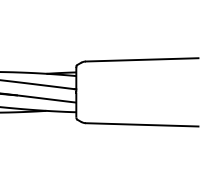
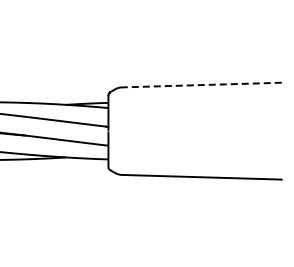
line: (141, 60) -> (201, 85), solid -> dashed

